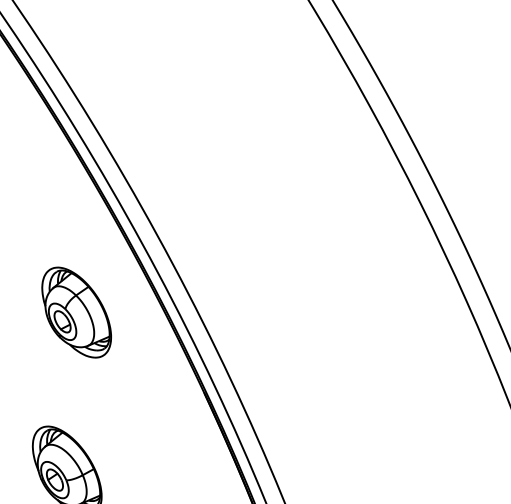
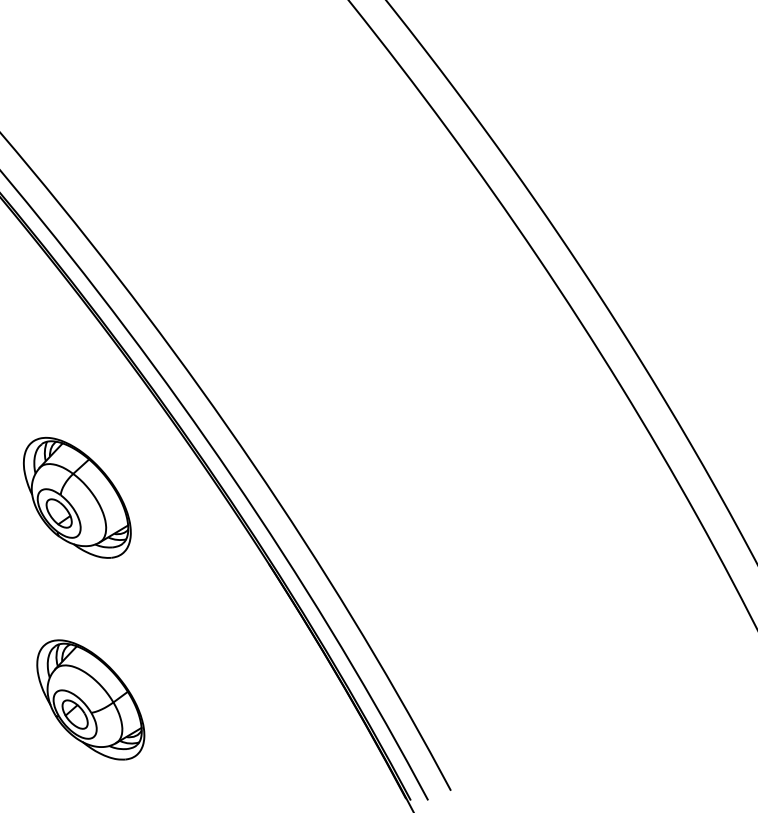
part: (76, 312) -> (77, 497), moved

